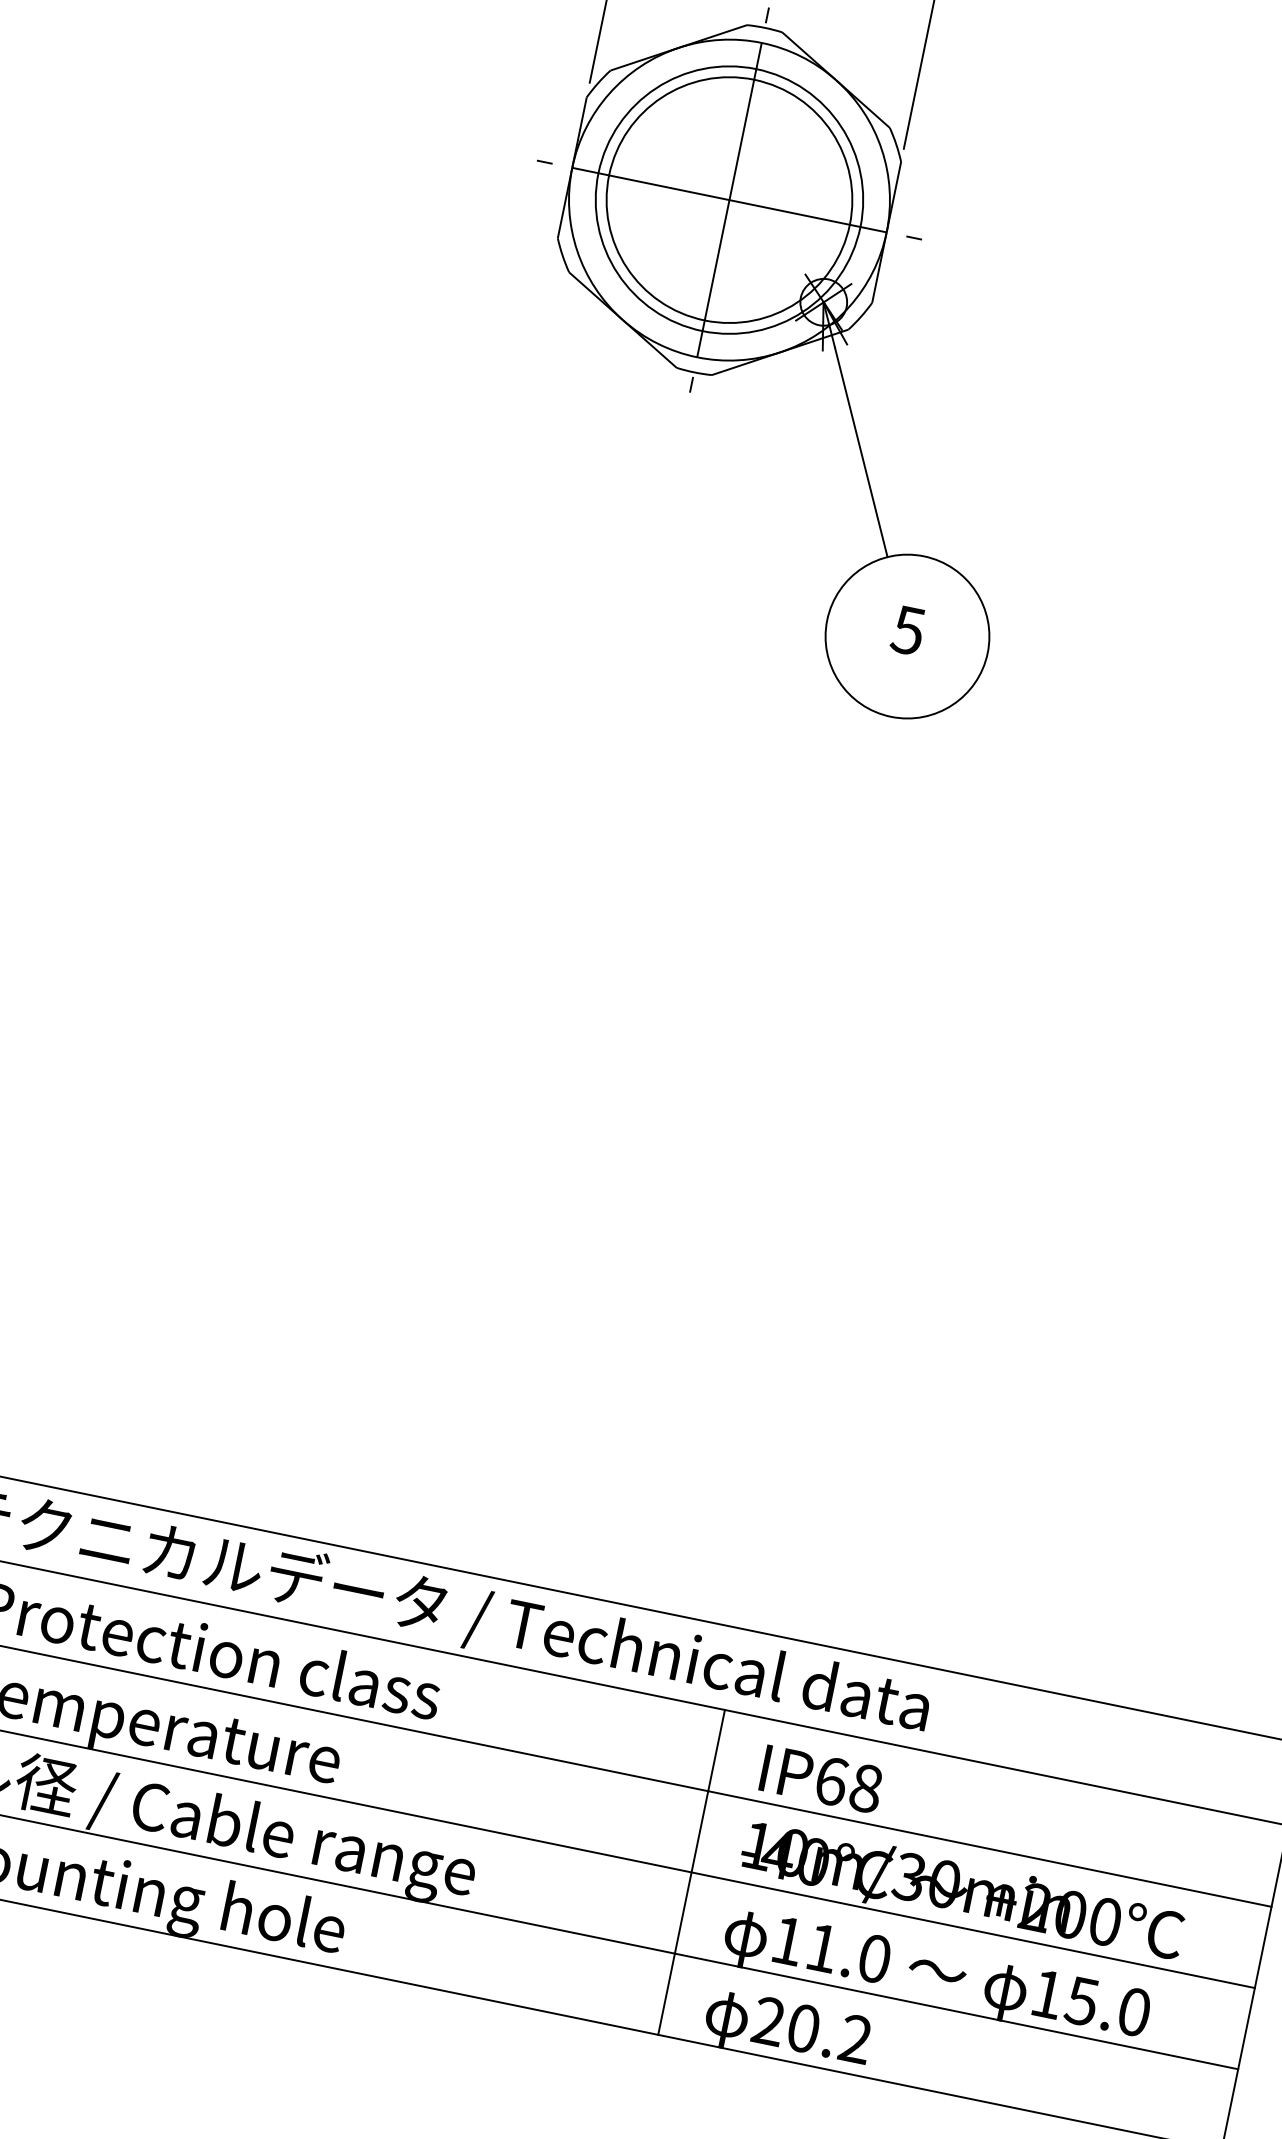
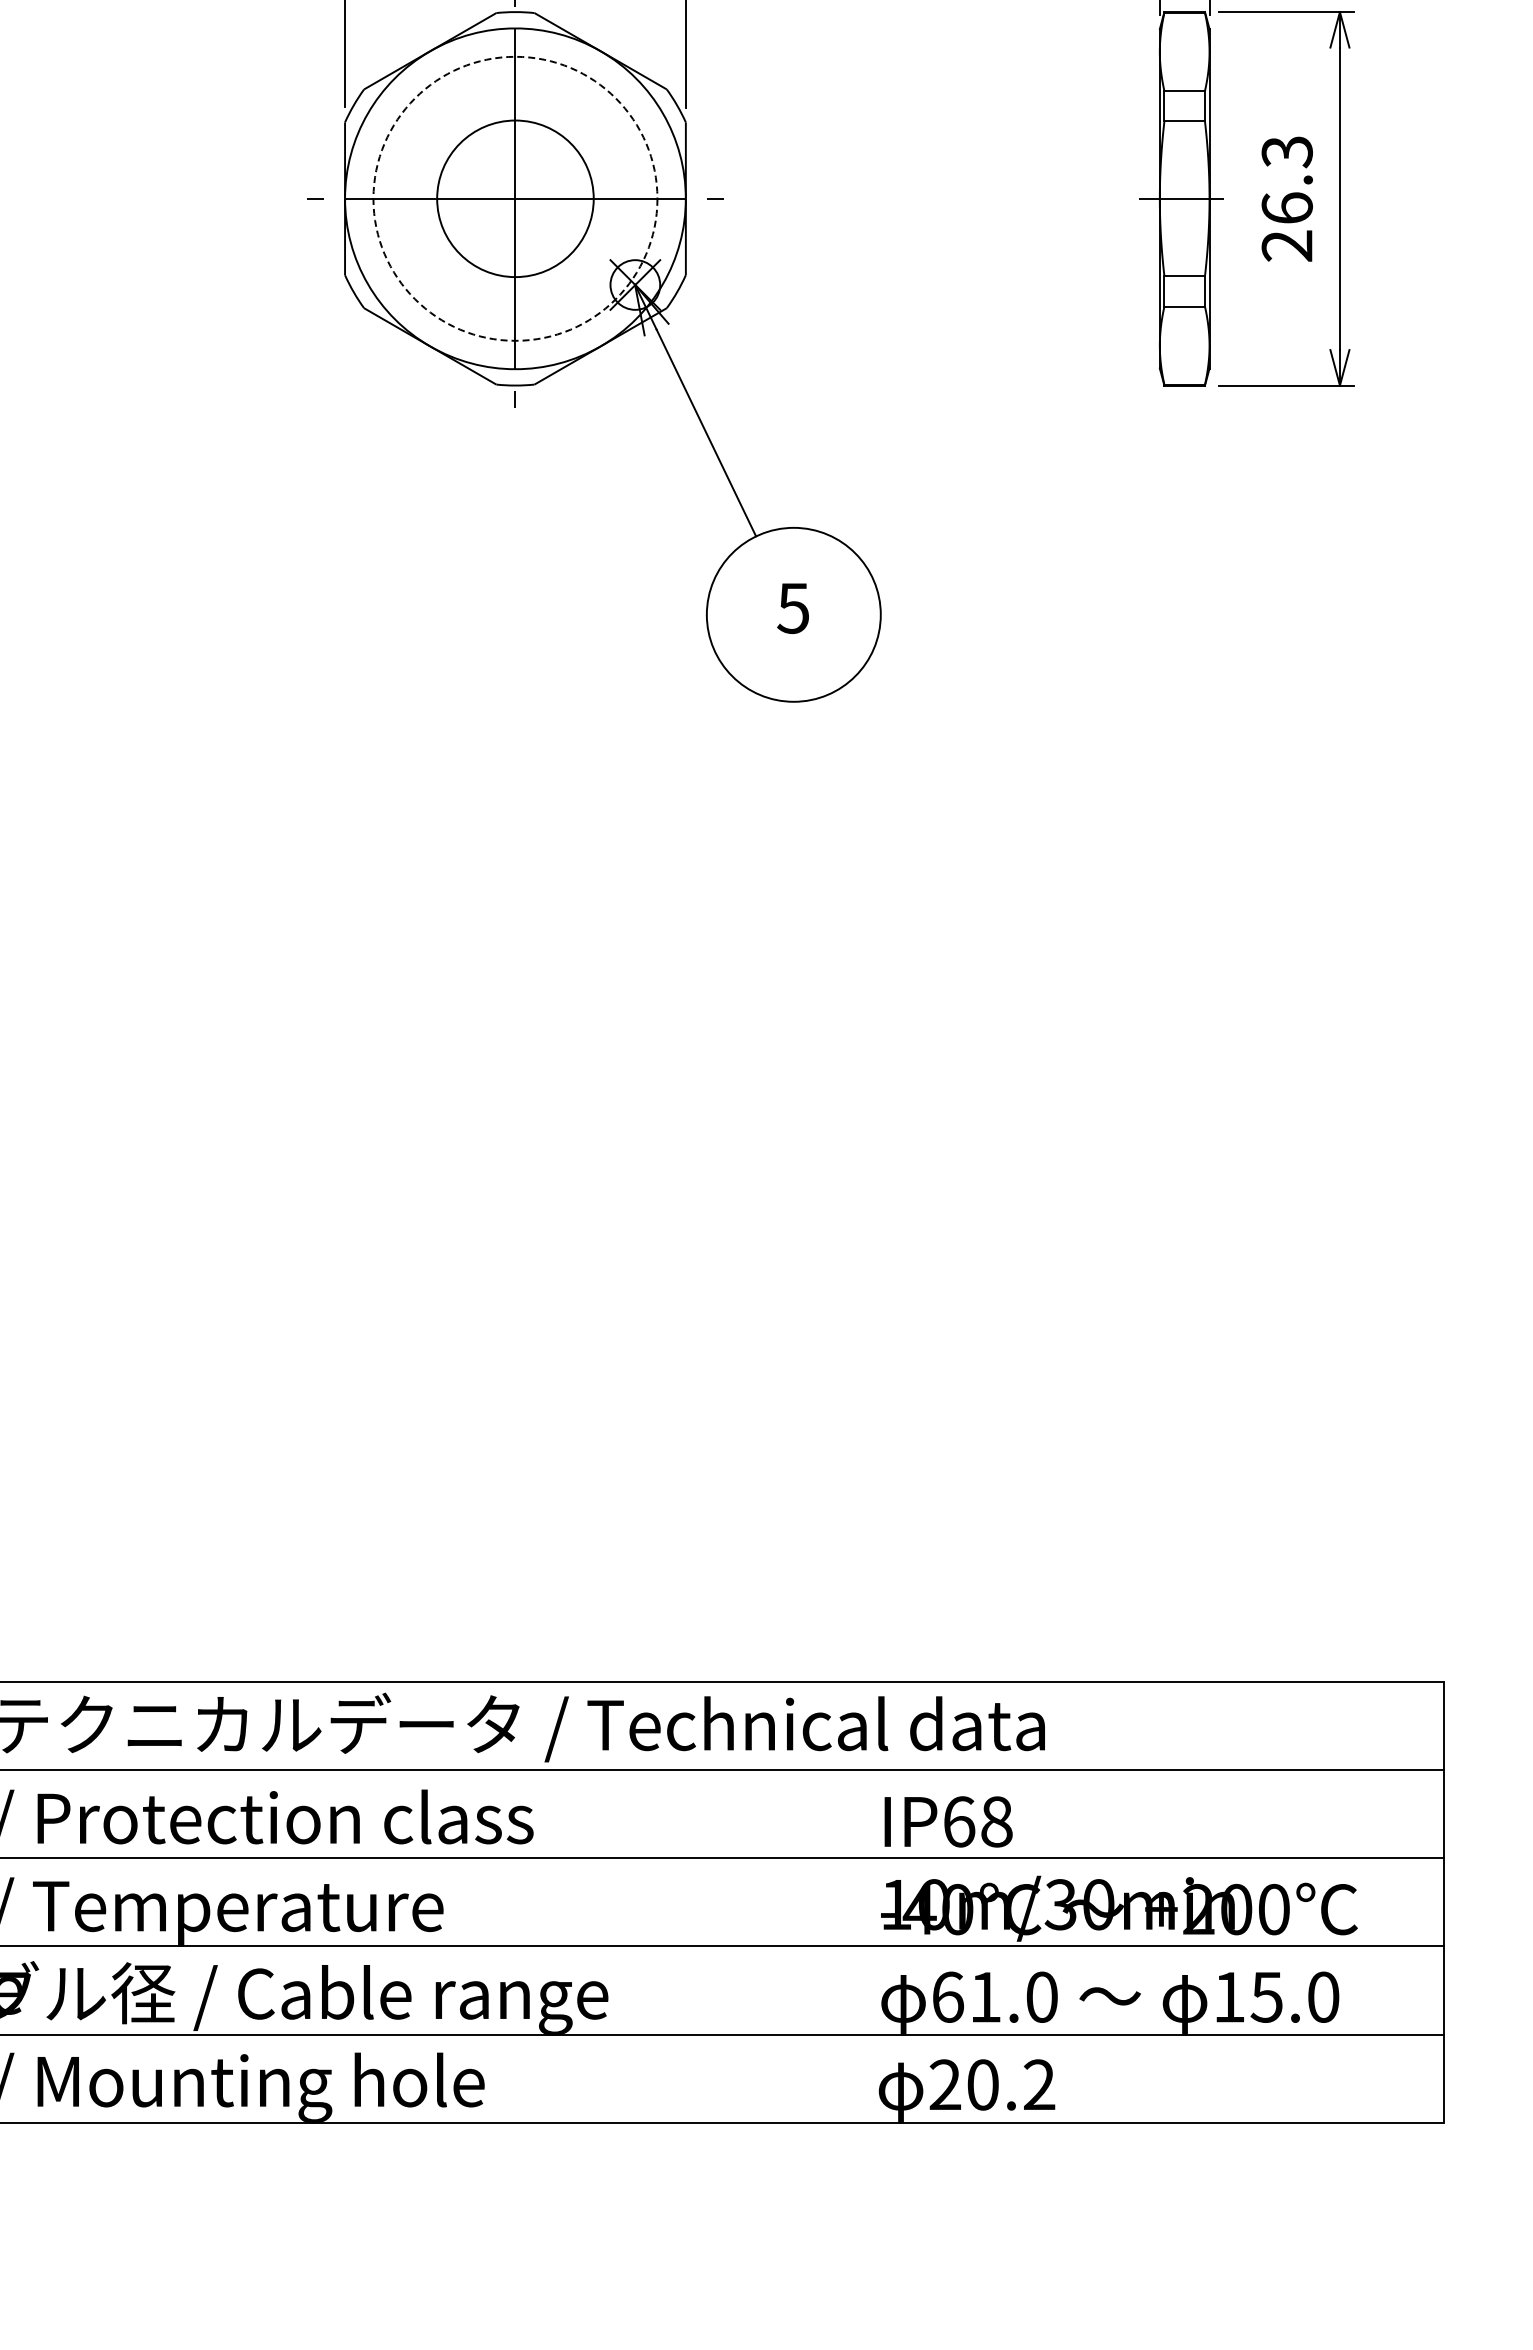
circle: (728, 199) -> (514, 198), size x0.6
circle: (729, 199) -> (515, 198), solid -> dashed
line: (691, 1872) -> (833, 1946), removed
text: (788, 1940) -> (948, 1996), 11.0 -> 61.0

